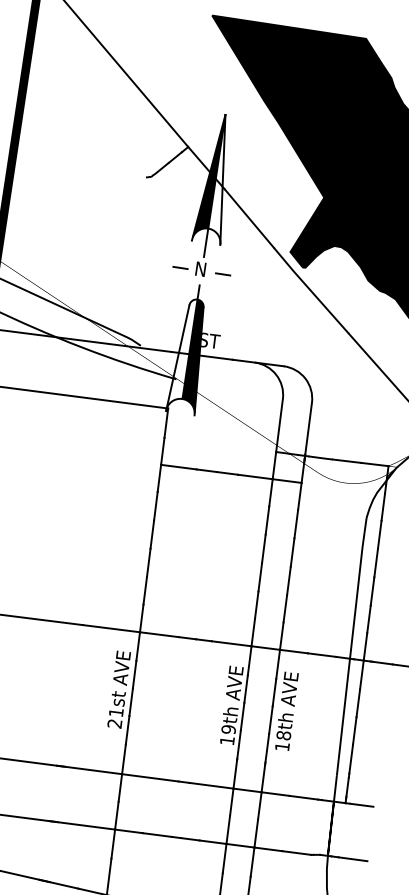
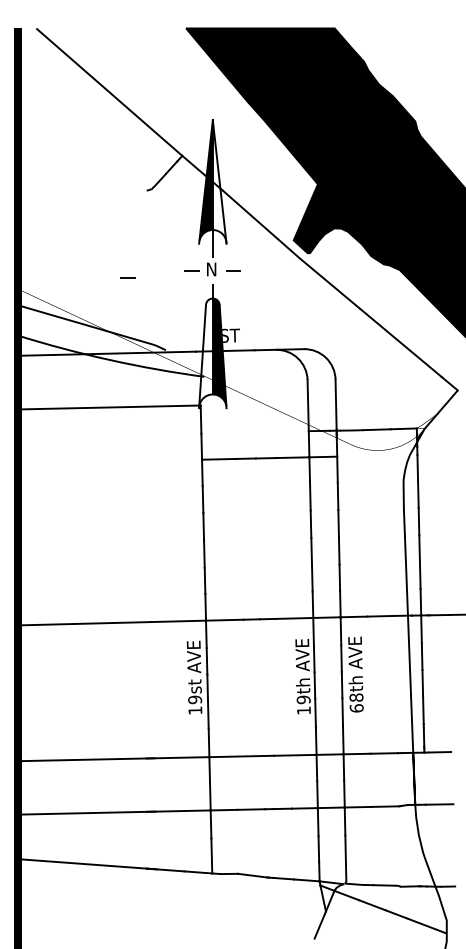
line: (112, 264) -> (127, 277), added
text: (115, 717) -> (195, 704), 21st -> 19st
text: (282, 746) -> (356, 708), 18th -> 68th

